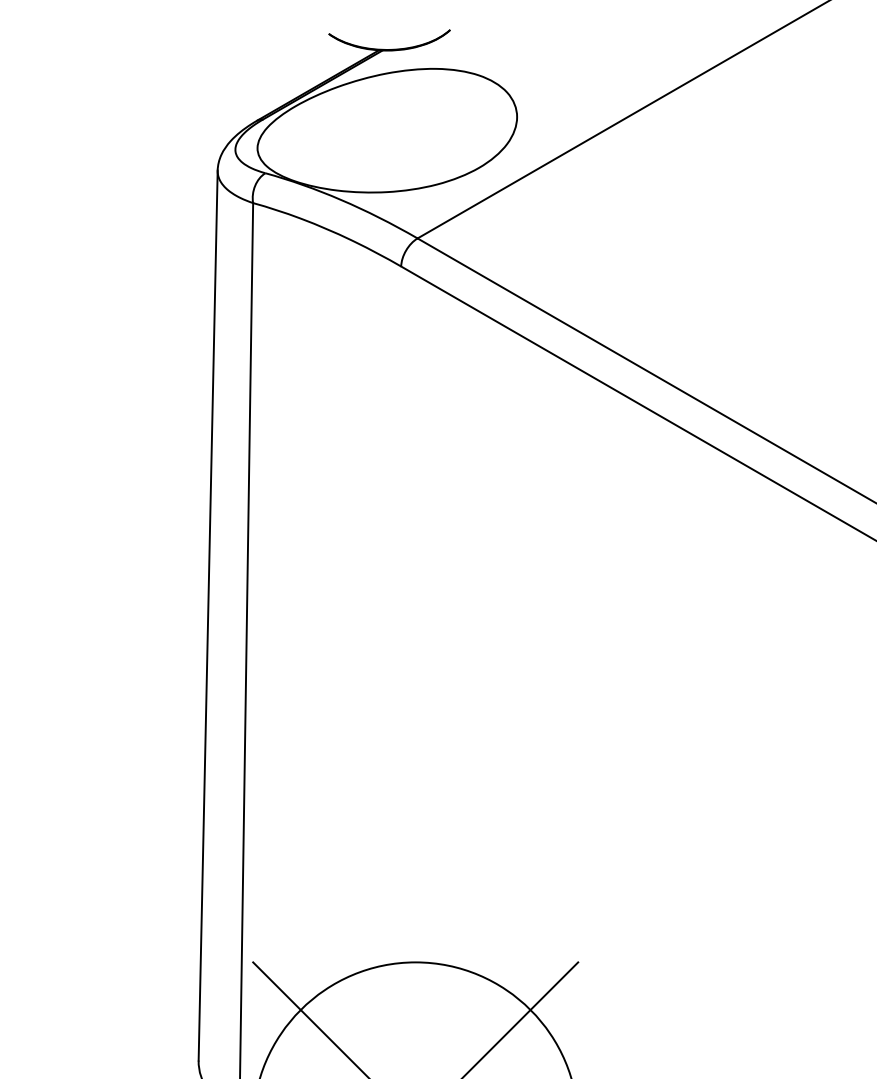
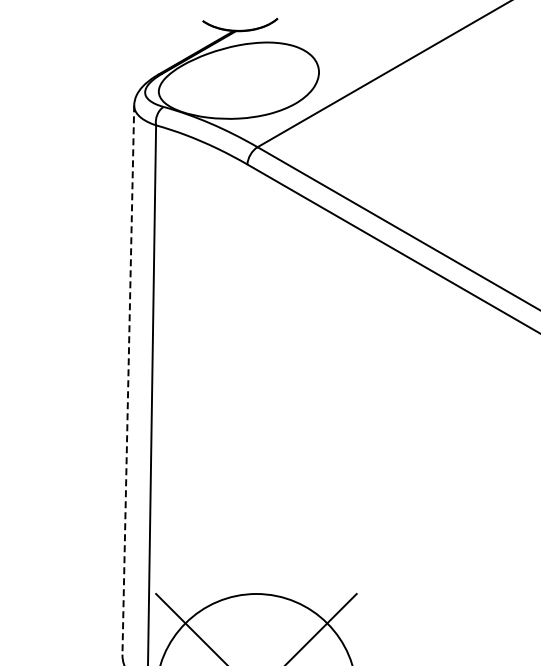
line: (208, 614) -> (128, 379), solid -> dashed

